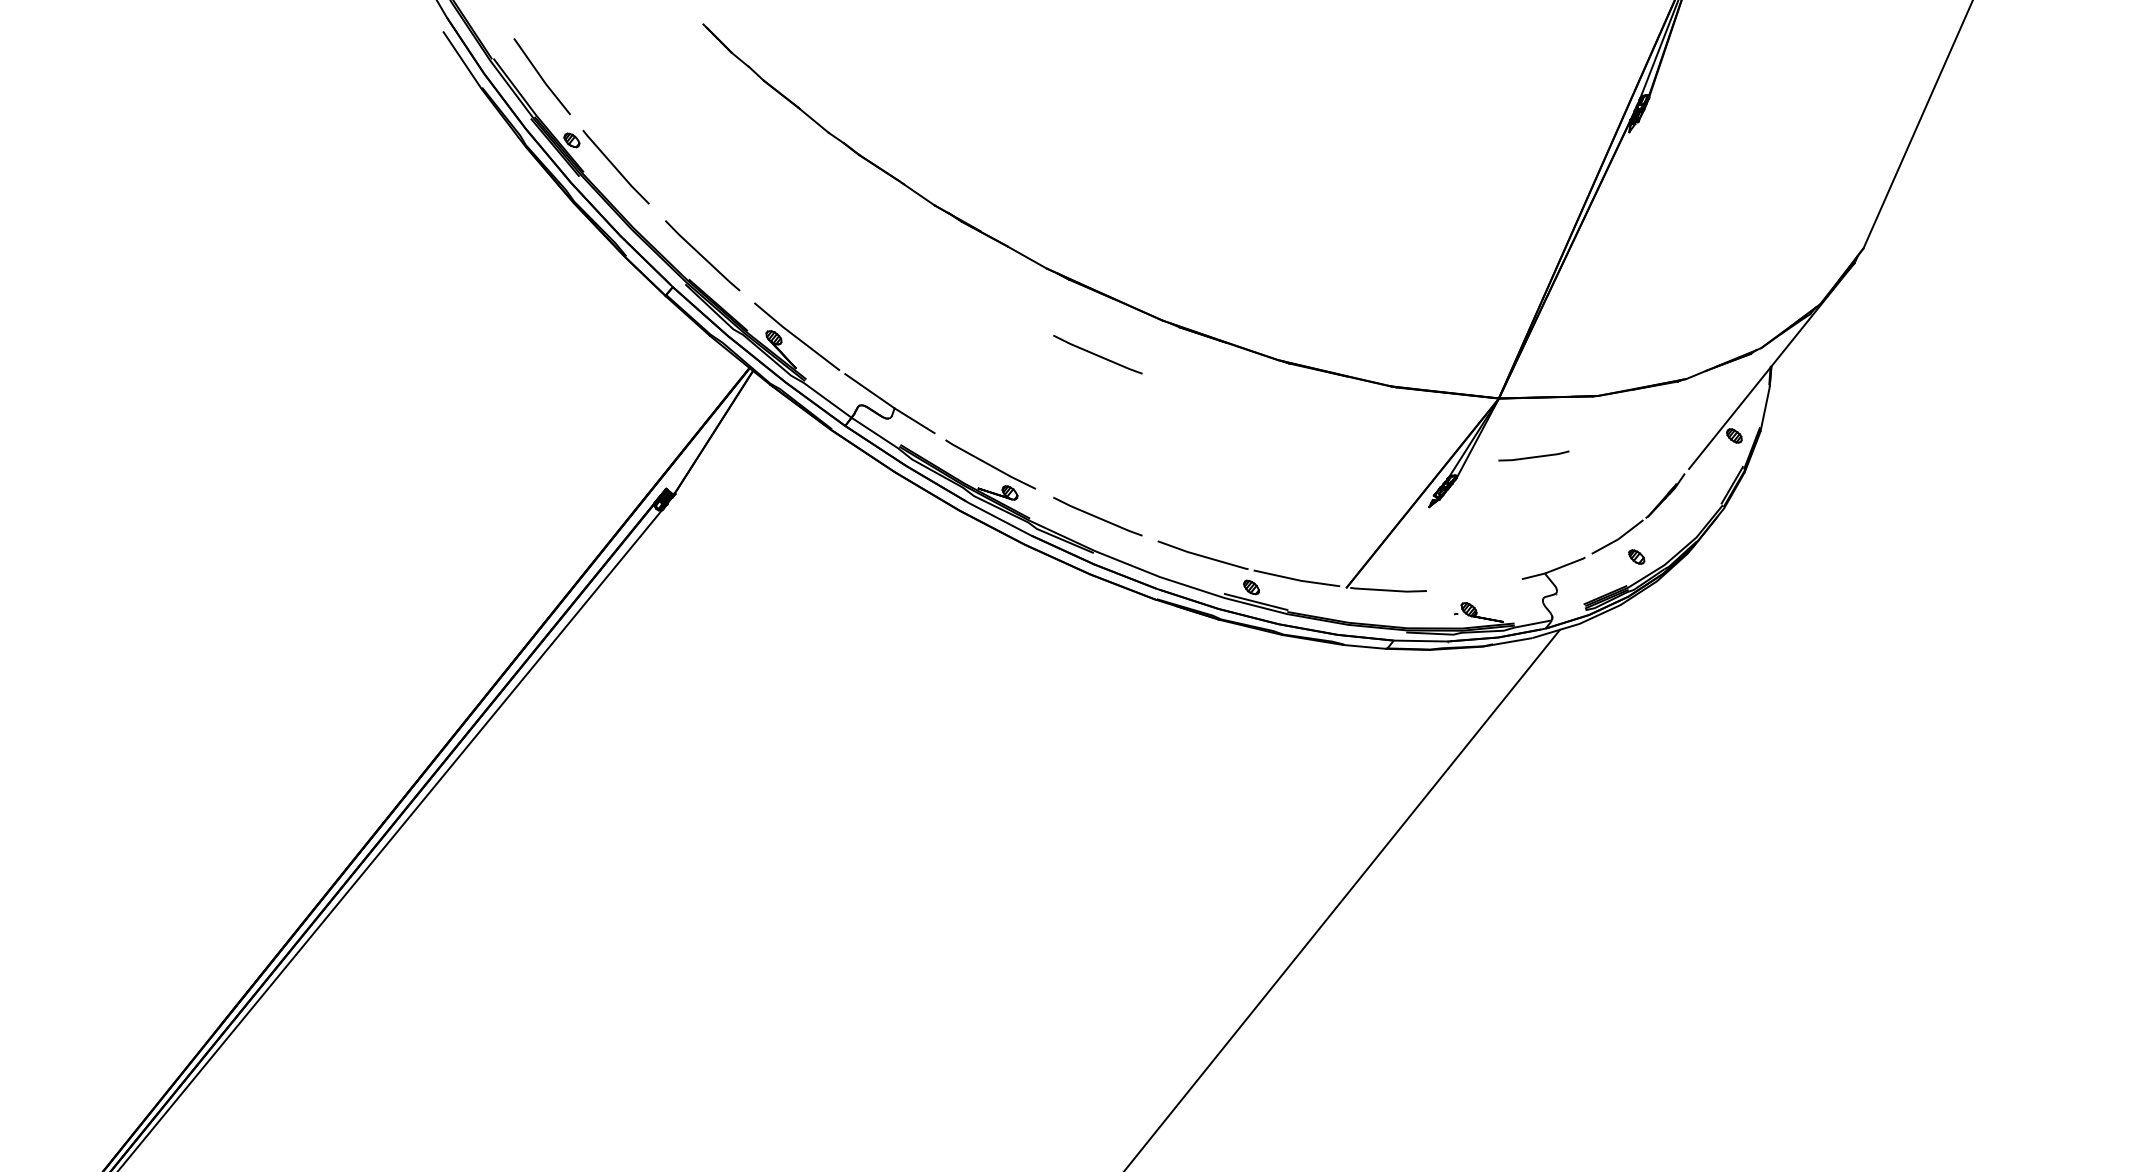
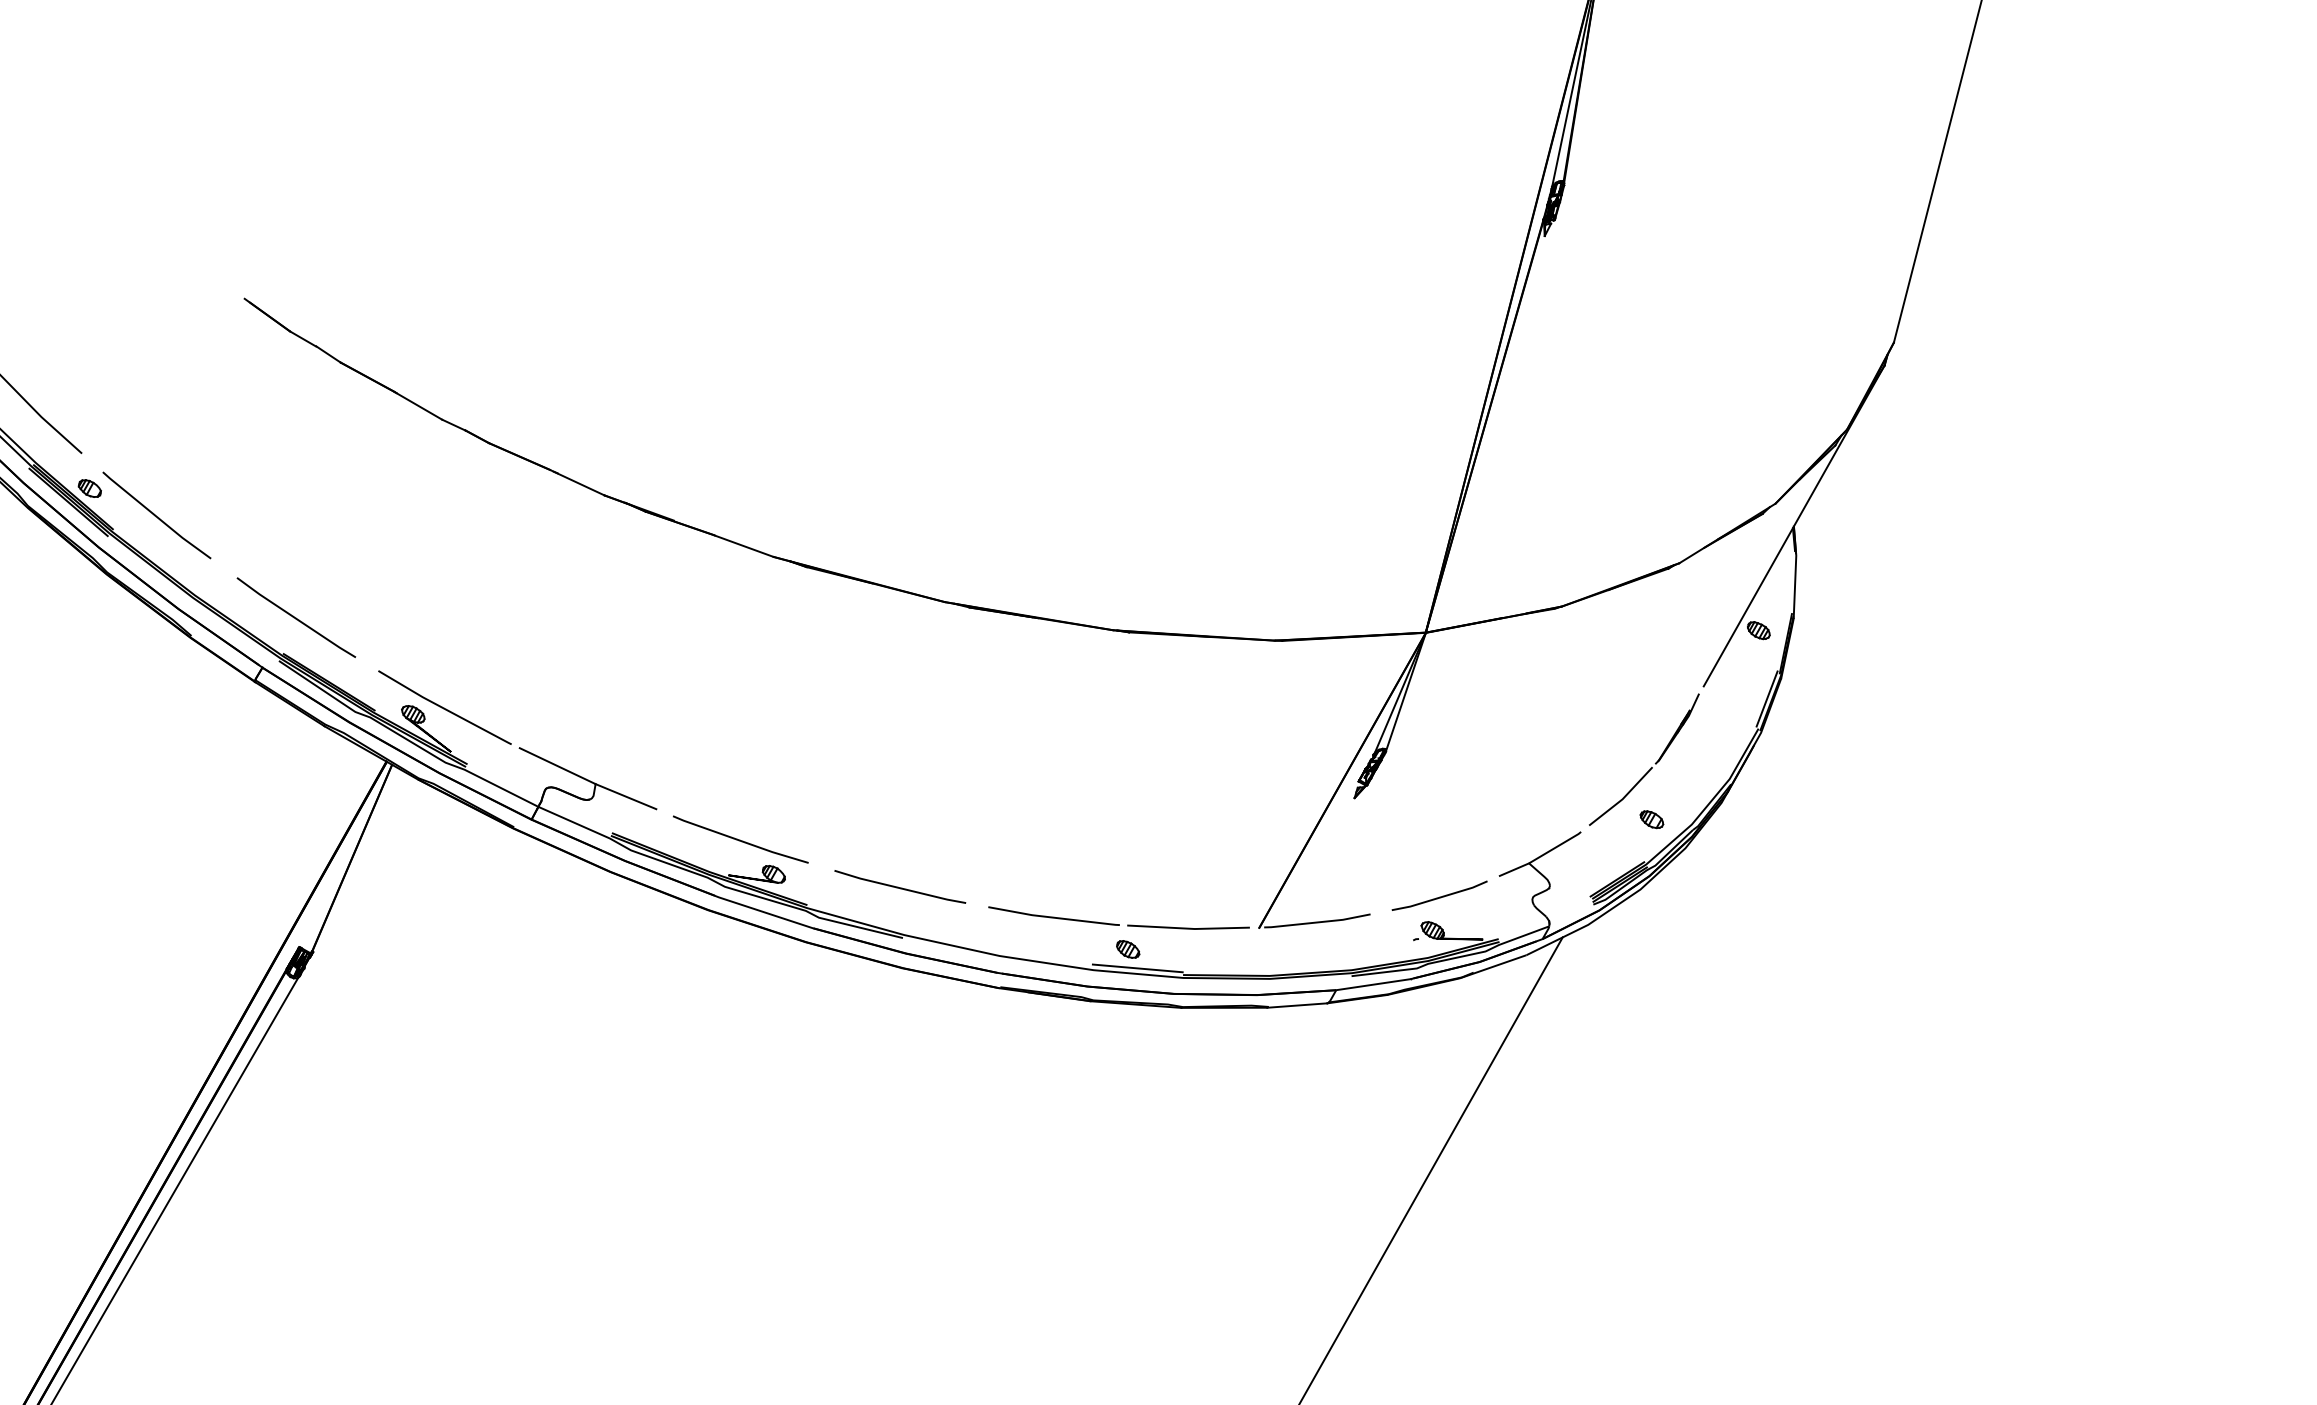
line: (1097, 354) -> (862, 663), removed
line: (1533, 456) -> (1439, 896), moved

